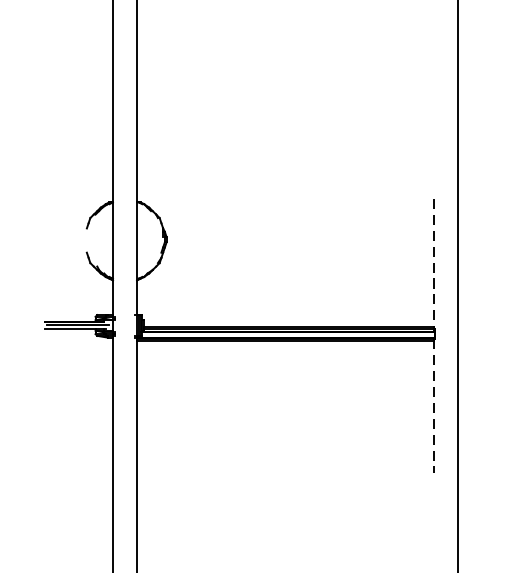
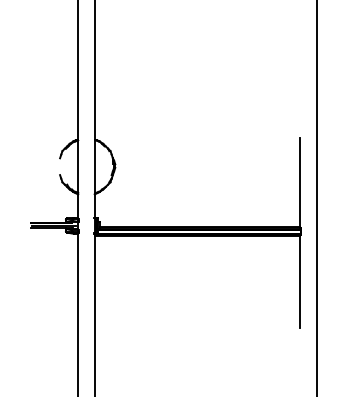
line: (434, 264) -> (300, 183), dashed -> solid
line: (434, 406) -> (300, 281), dashed -> solid

